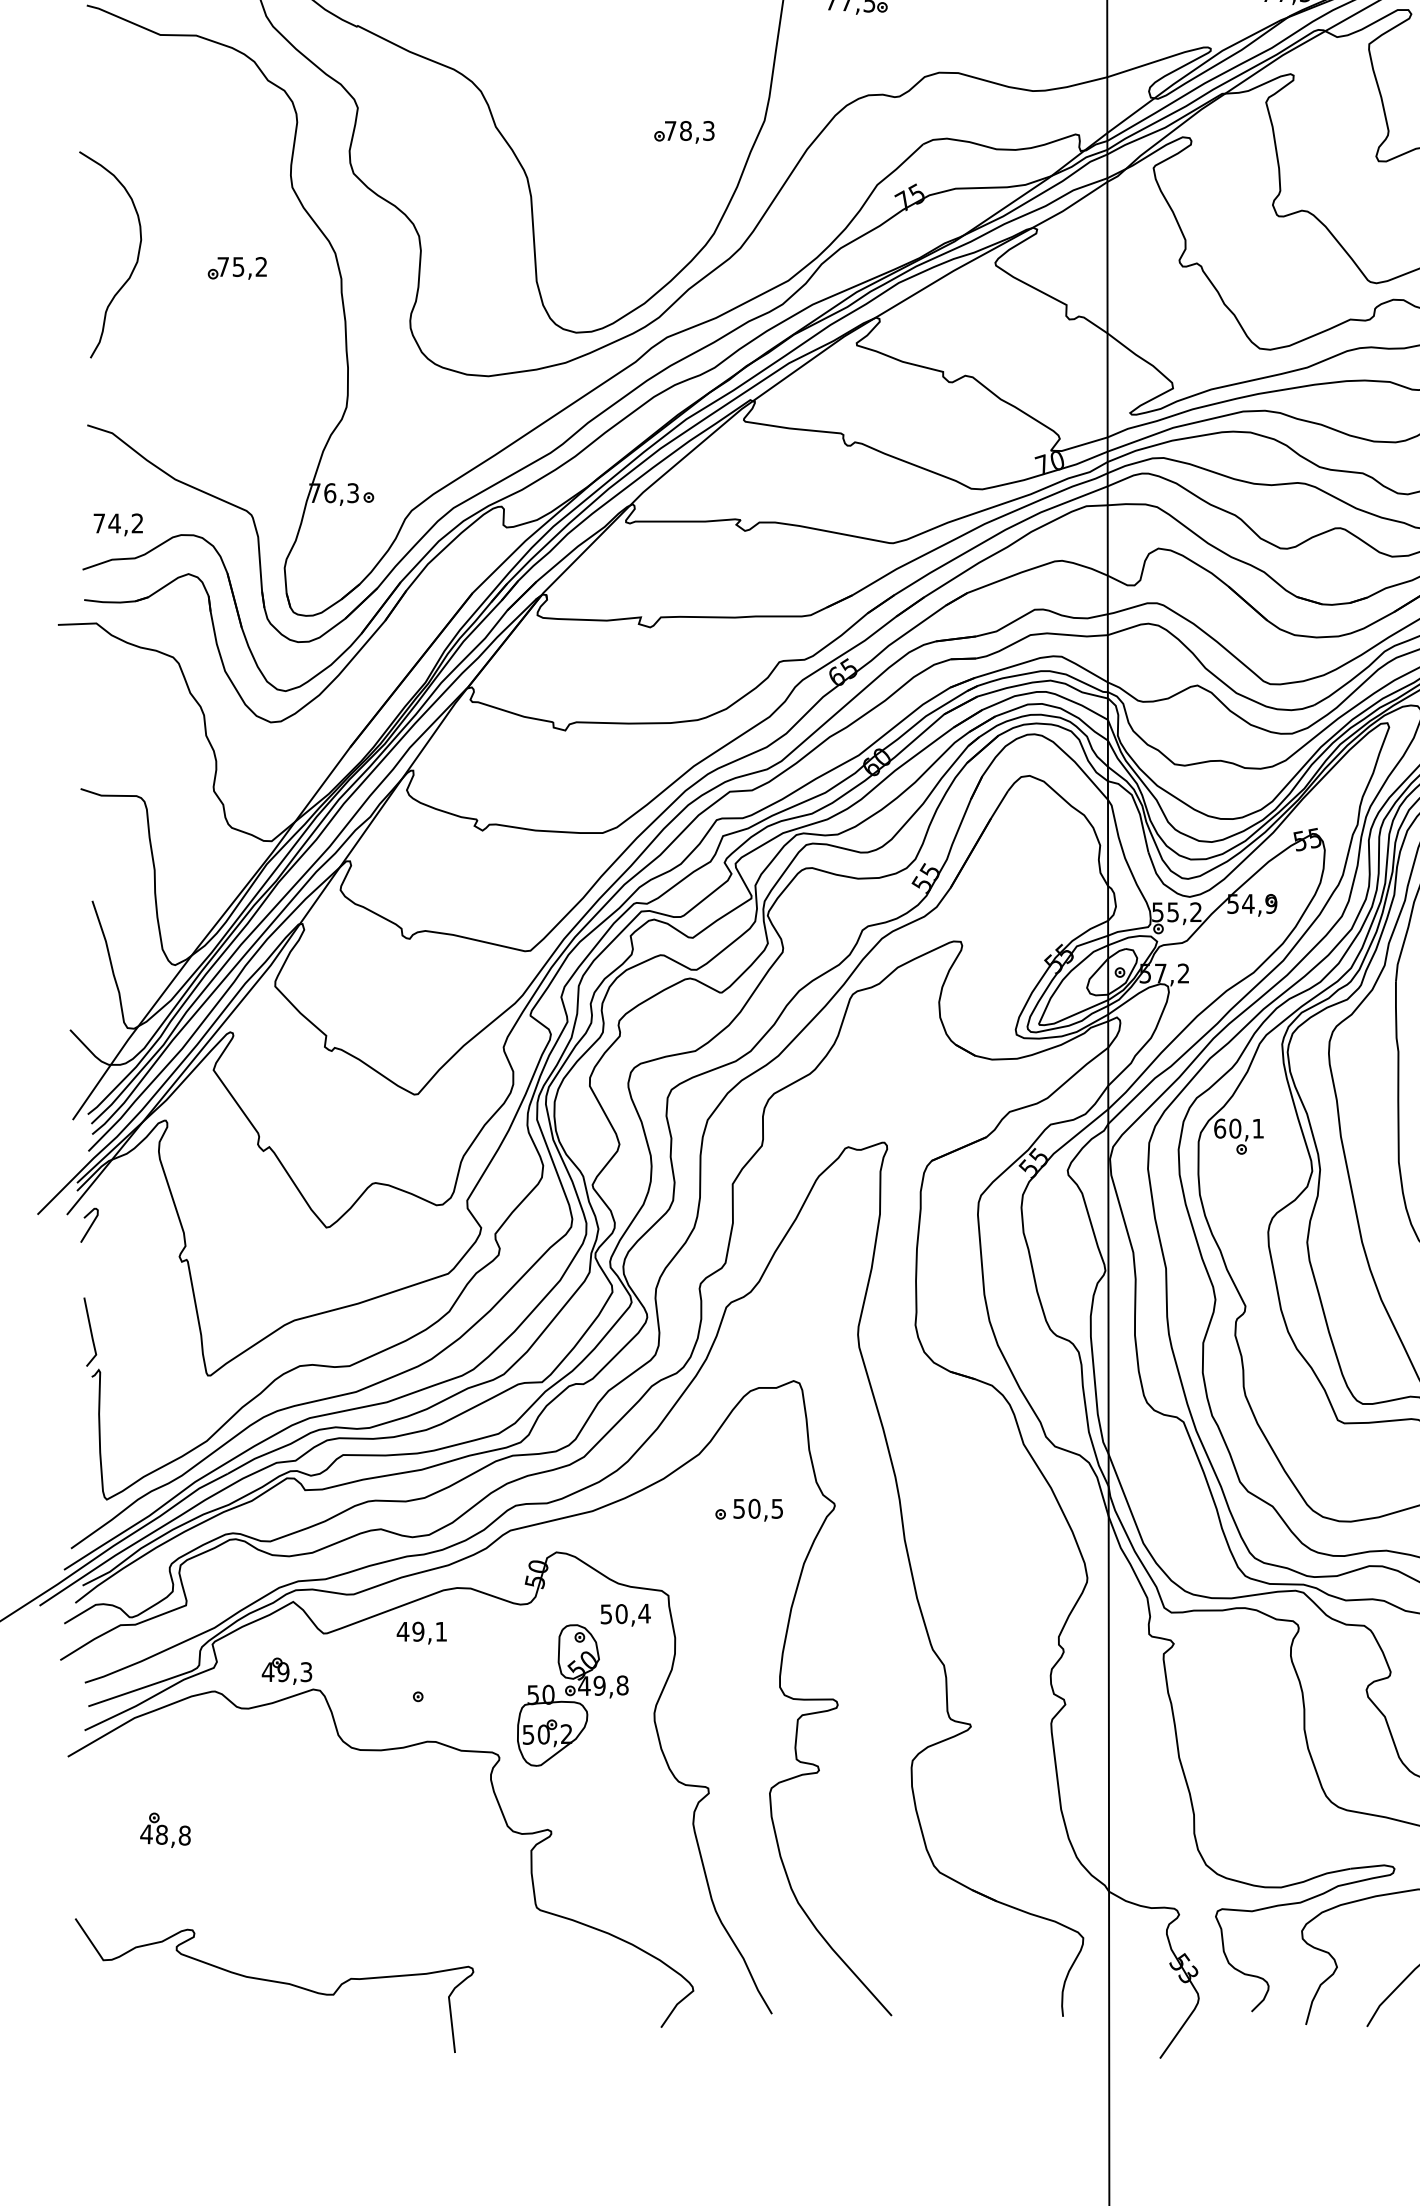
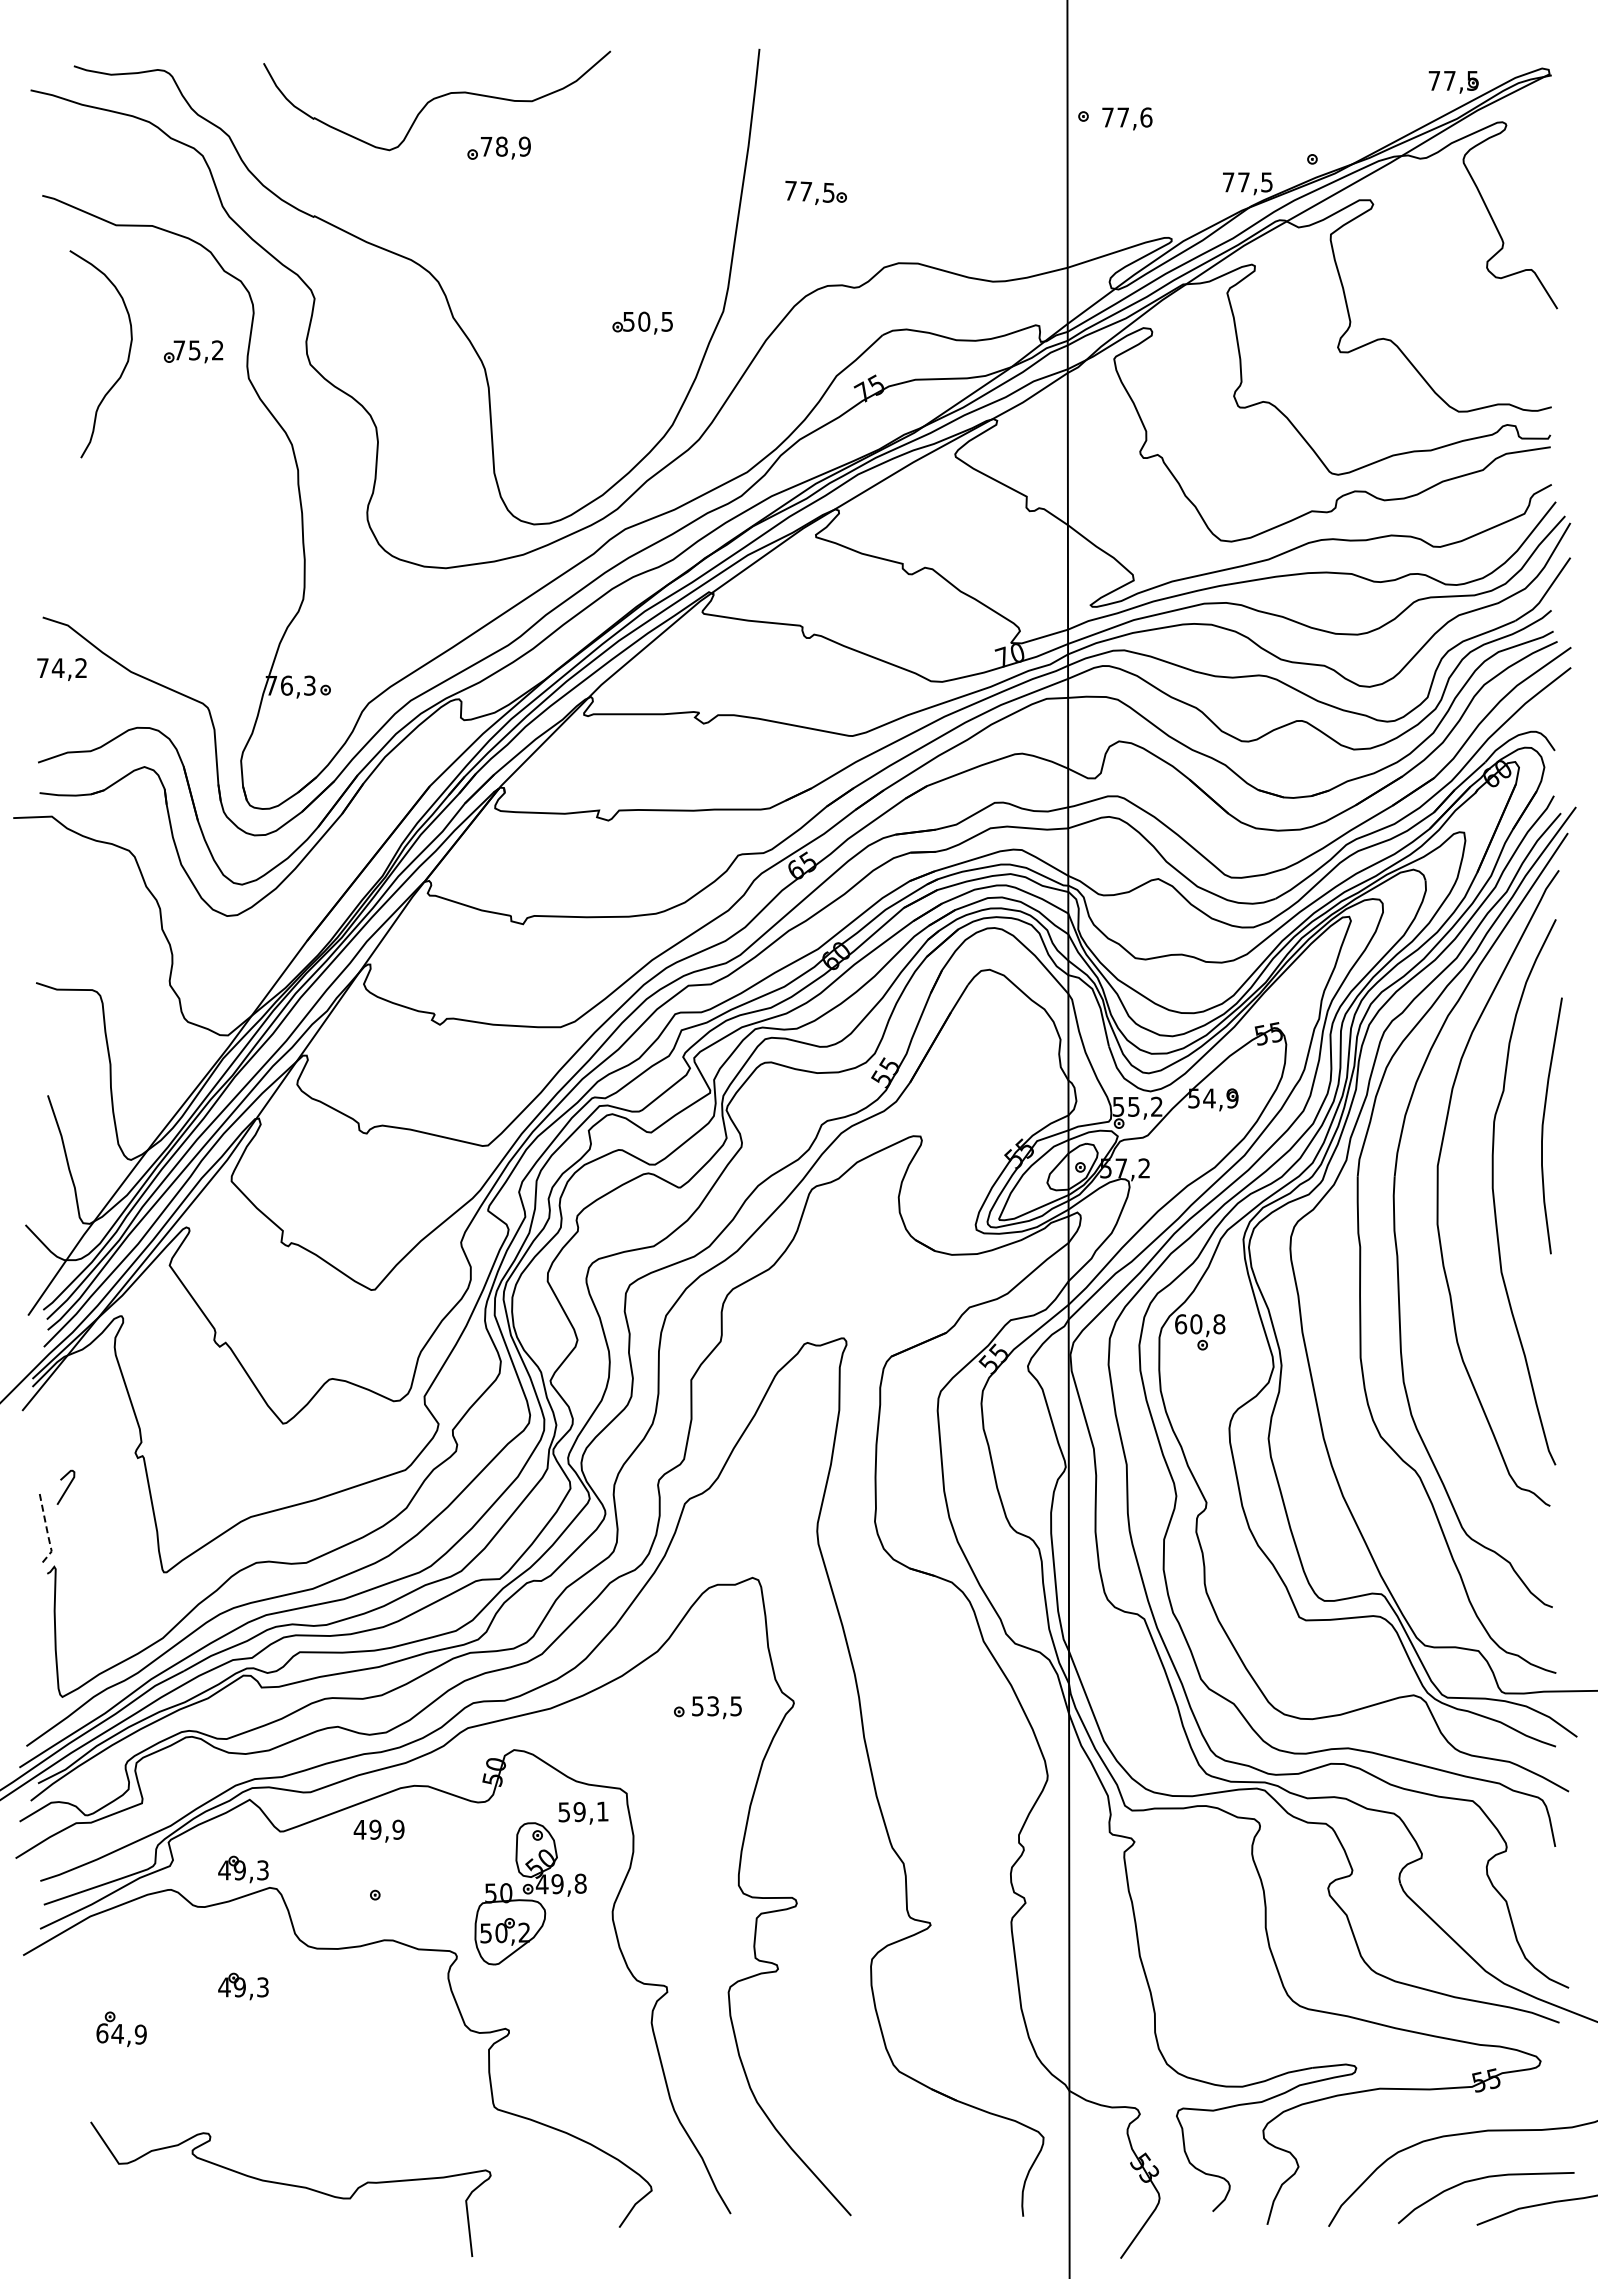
text: (690, 130) -> (648, 321), 78,3 -> 50,5
curve: (133, 267) -> (124, 366), moved
part: (237, 268) -> (193, 351), moved
text: (117, 524) -> (61, 669), moved
text: (1258, 1128) -> (1219, 1324), 60,1 -> 60,8
curve: (90, 1225) -> (66, 1487), moved
line: (92, 1334) -> (47, 1531), solid -> dashed
text: (754, 1509) -> (713, 1706), 50,5 -> 53,5
text: (633, 1613) -> (591, 1811), 50,4 -> 59,1
text: (441, 1631) -> (398, 1829), 49,1 -> 49,9
part: (287, 1787) -> (243, 1986), added
text: (164, 1834) -> (120, 2033), 48,8 -> 64,9
curve: (274, 1982) -> (290, 2186), moved

